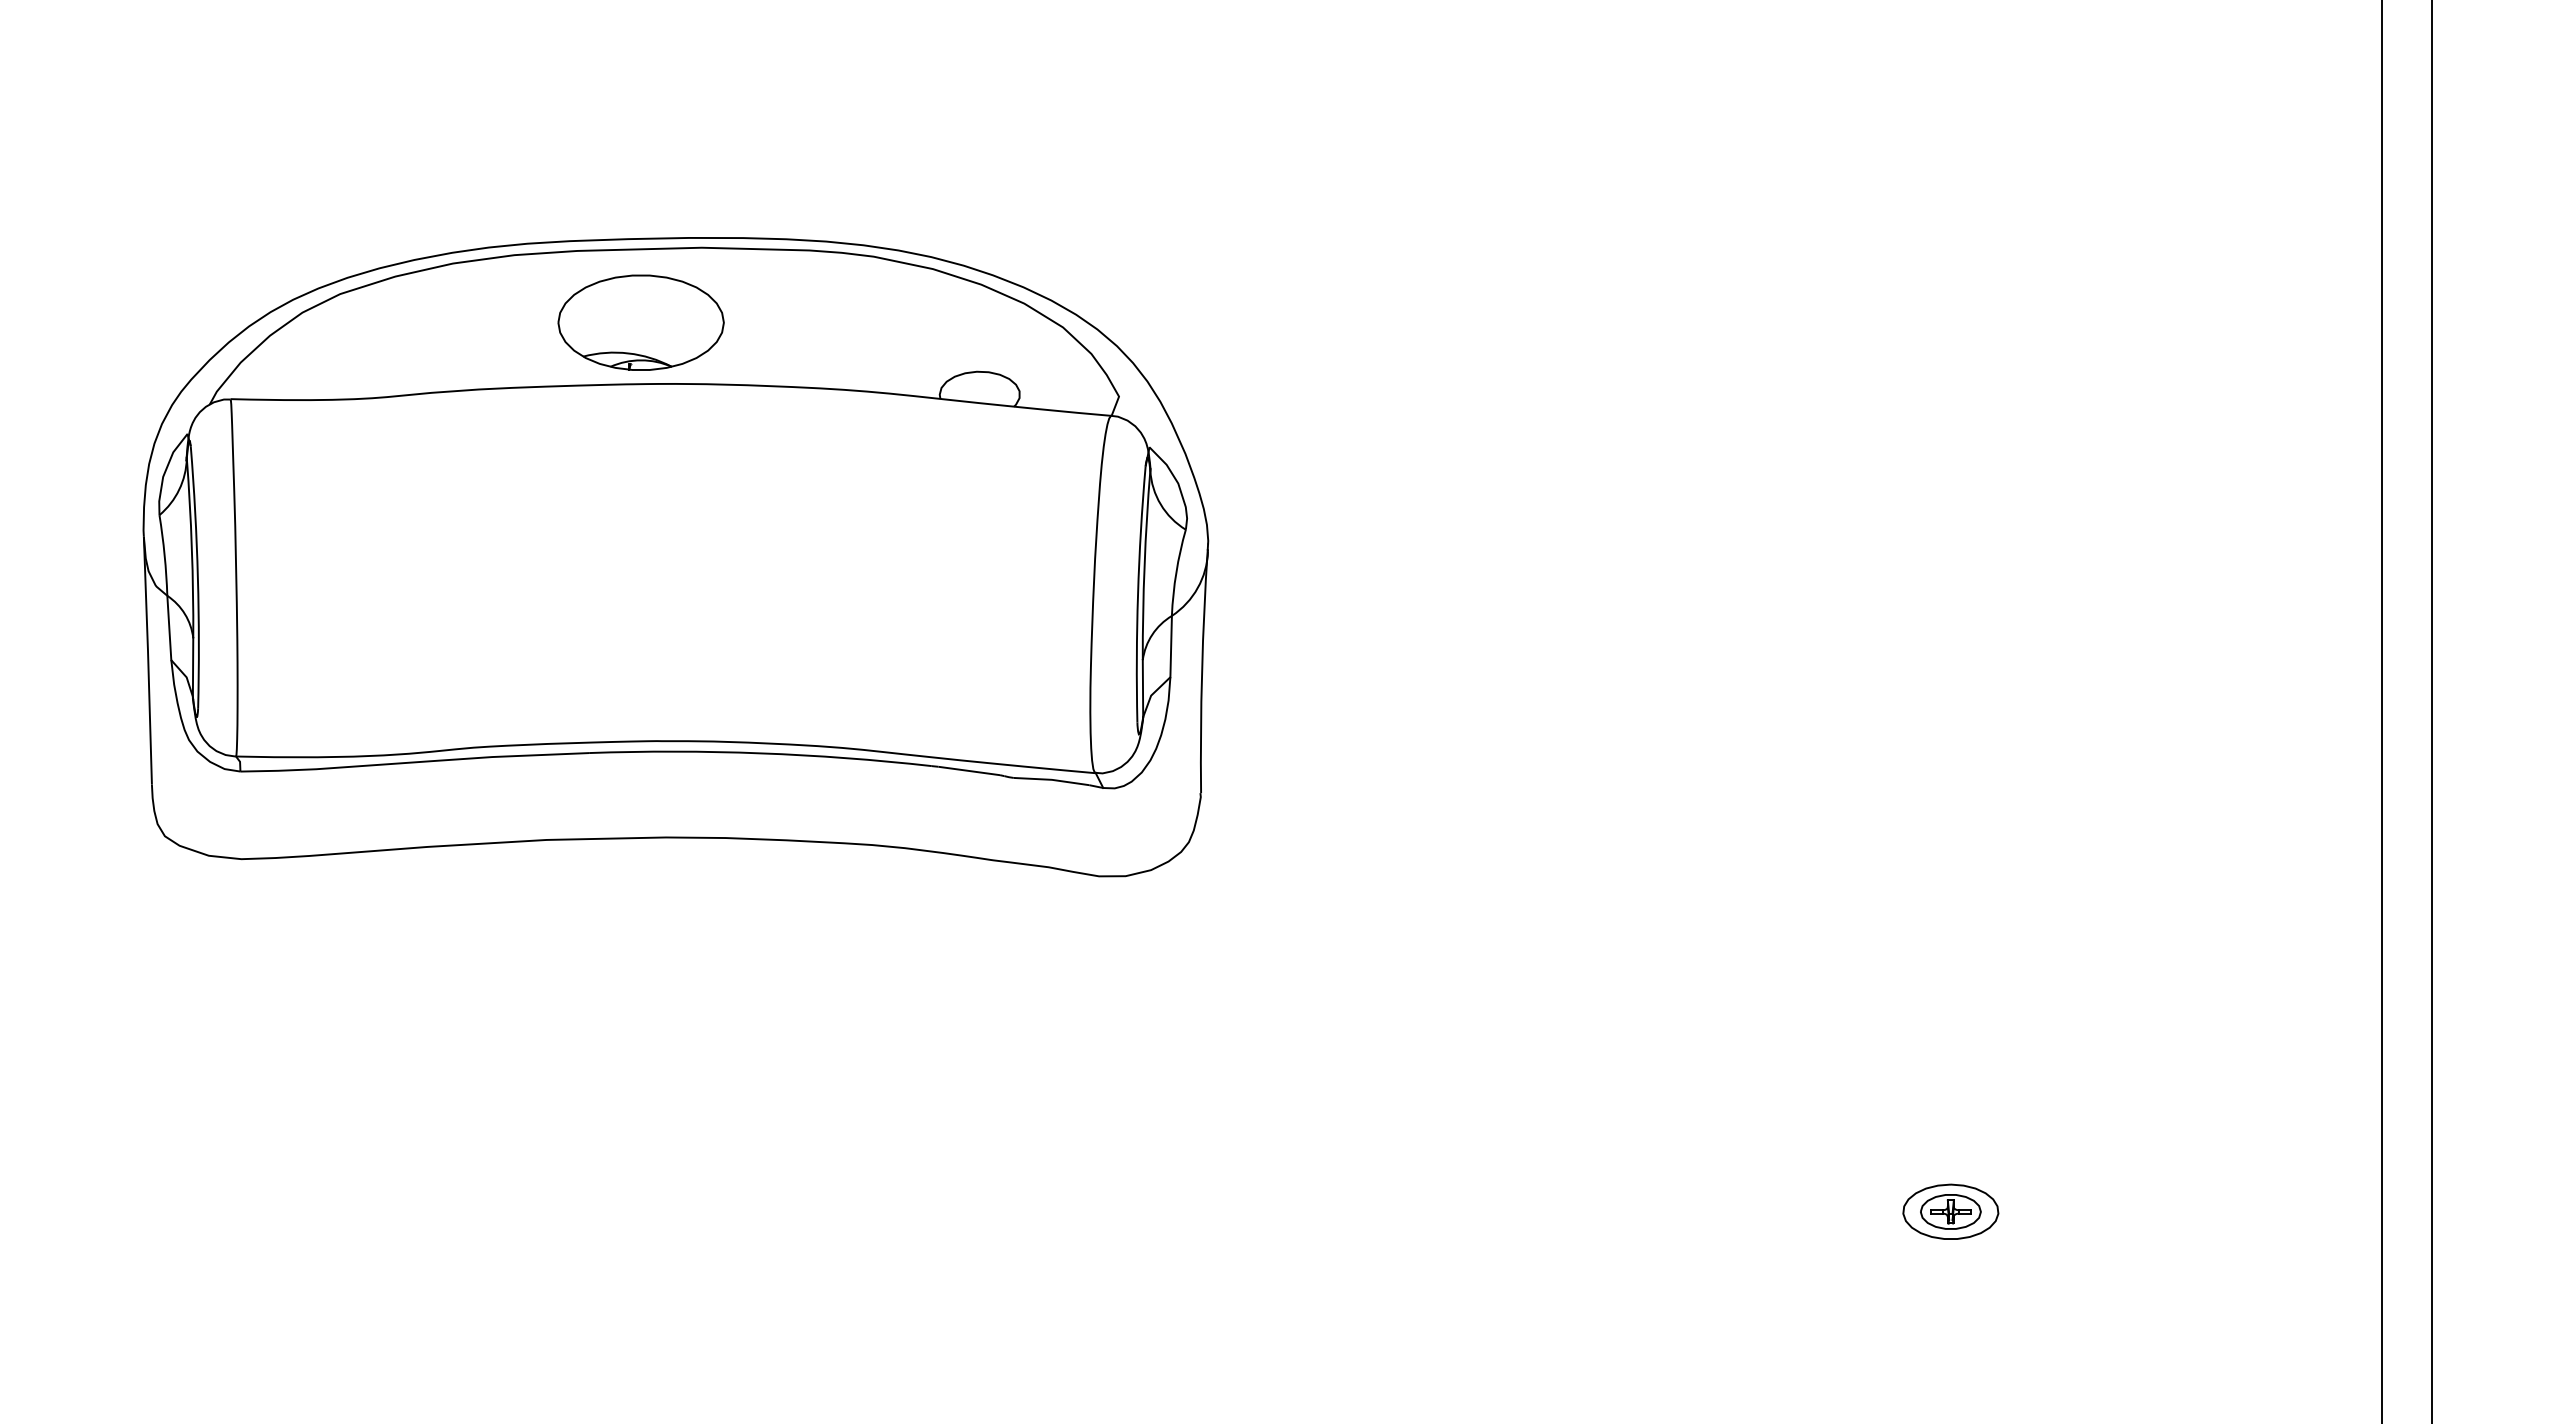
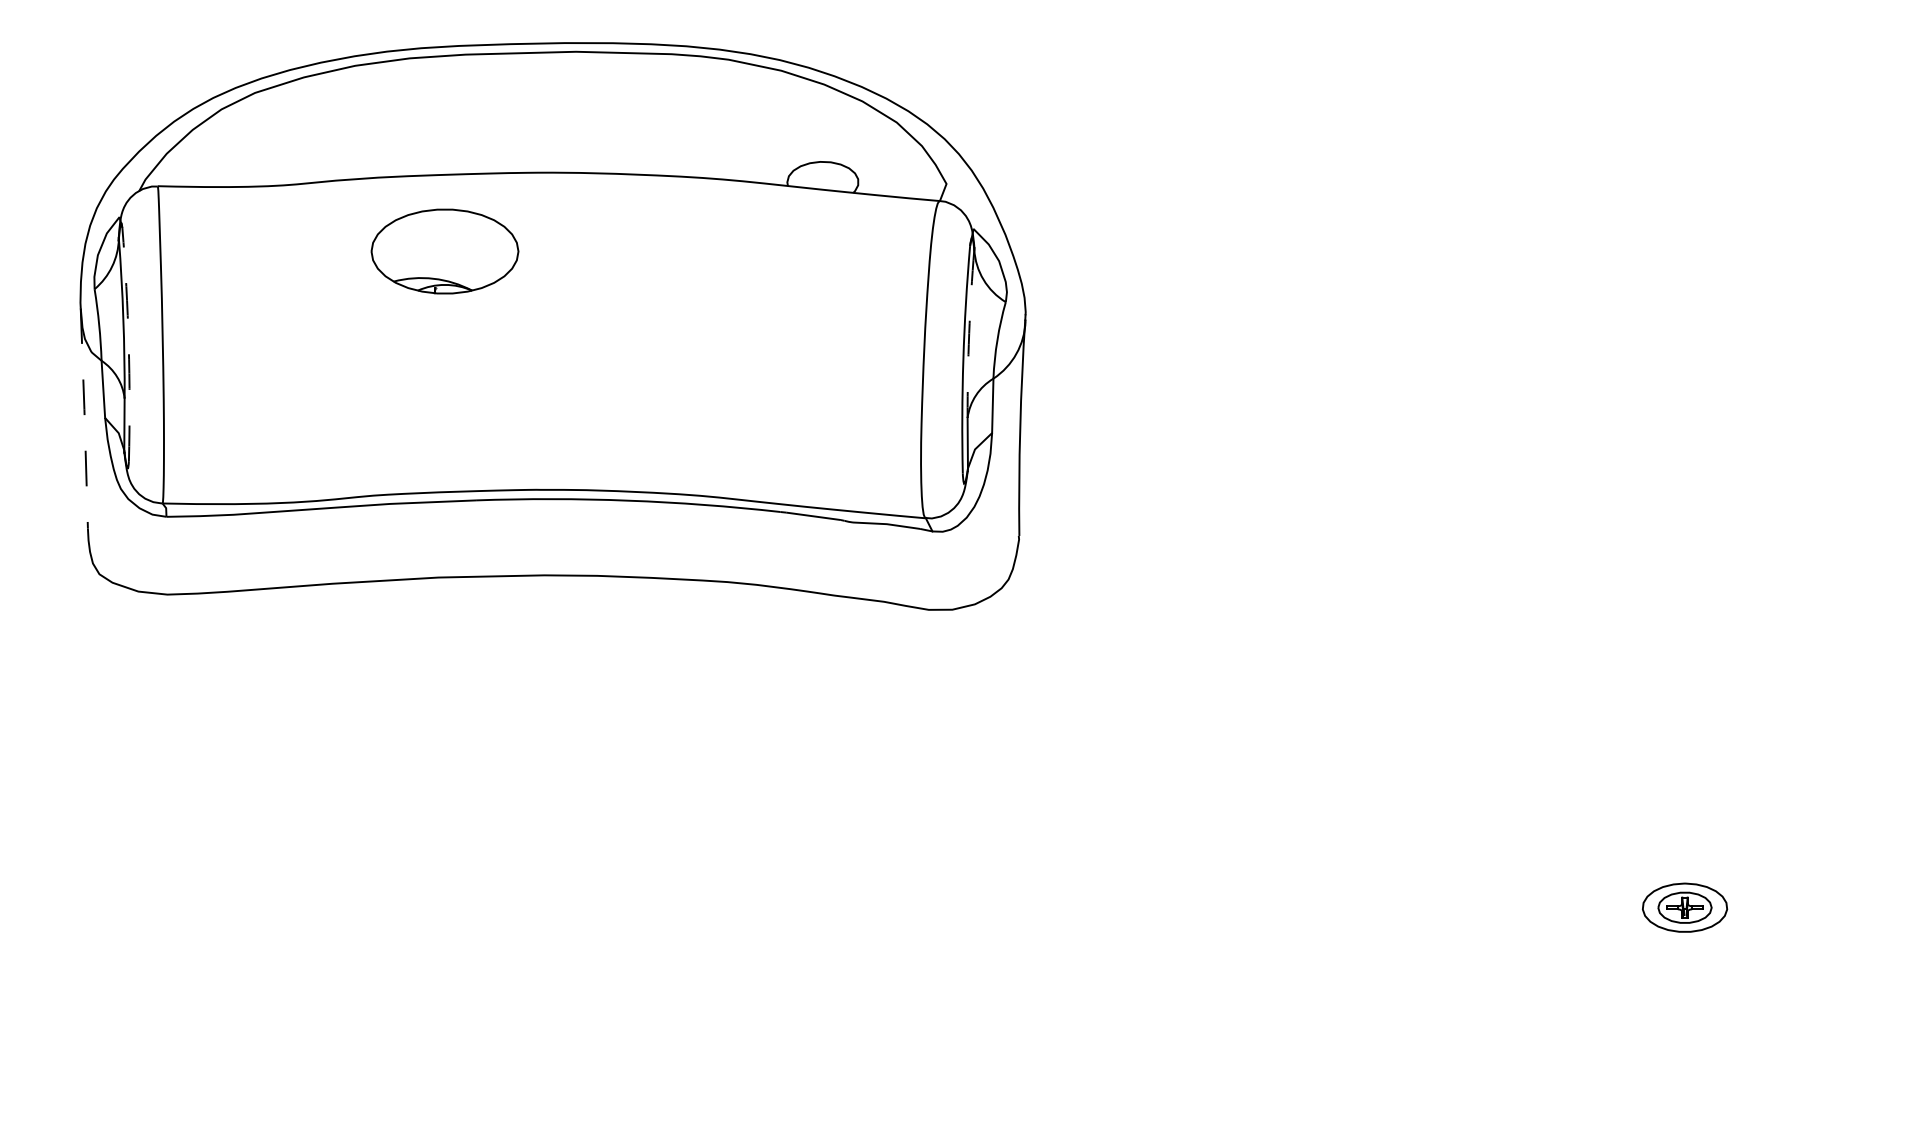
part: (640, 322) -> (444, 251), moved
arc: (1144, 565) -> (969, 333), solid -> dashed
arc: (197, 577) -> (128, 344), solid -> dashed
line: (148, 659) -> (84, 417), solid -> dashed

